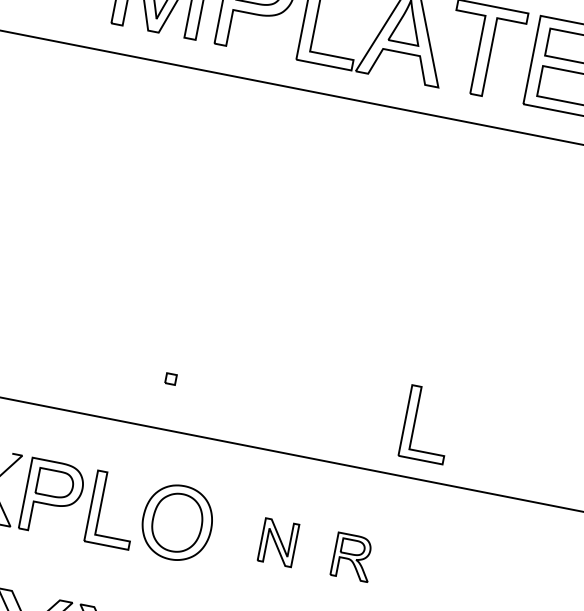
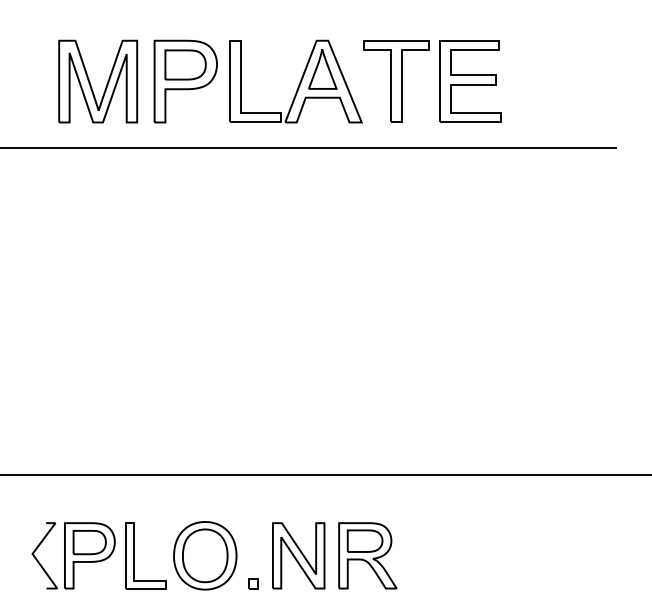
part: (171, 378) -> (253, 583), moved
part: (415, 422) -> (399, 424), removed
part: (278, 542) -> (298, 555), size x1.67
part: (352, 556) -> (367, 555), size x1.67

